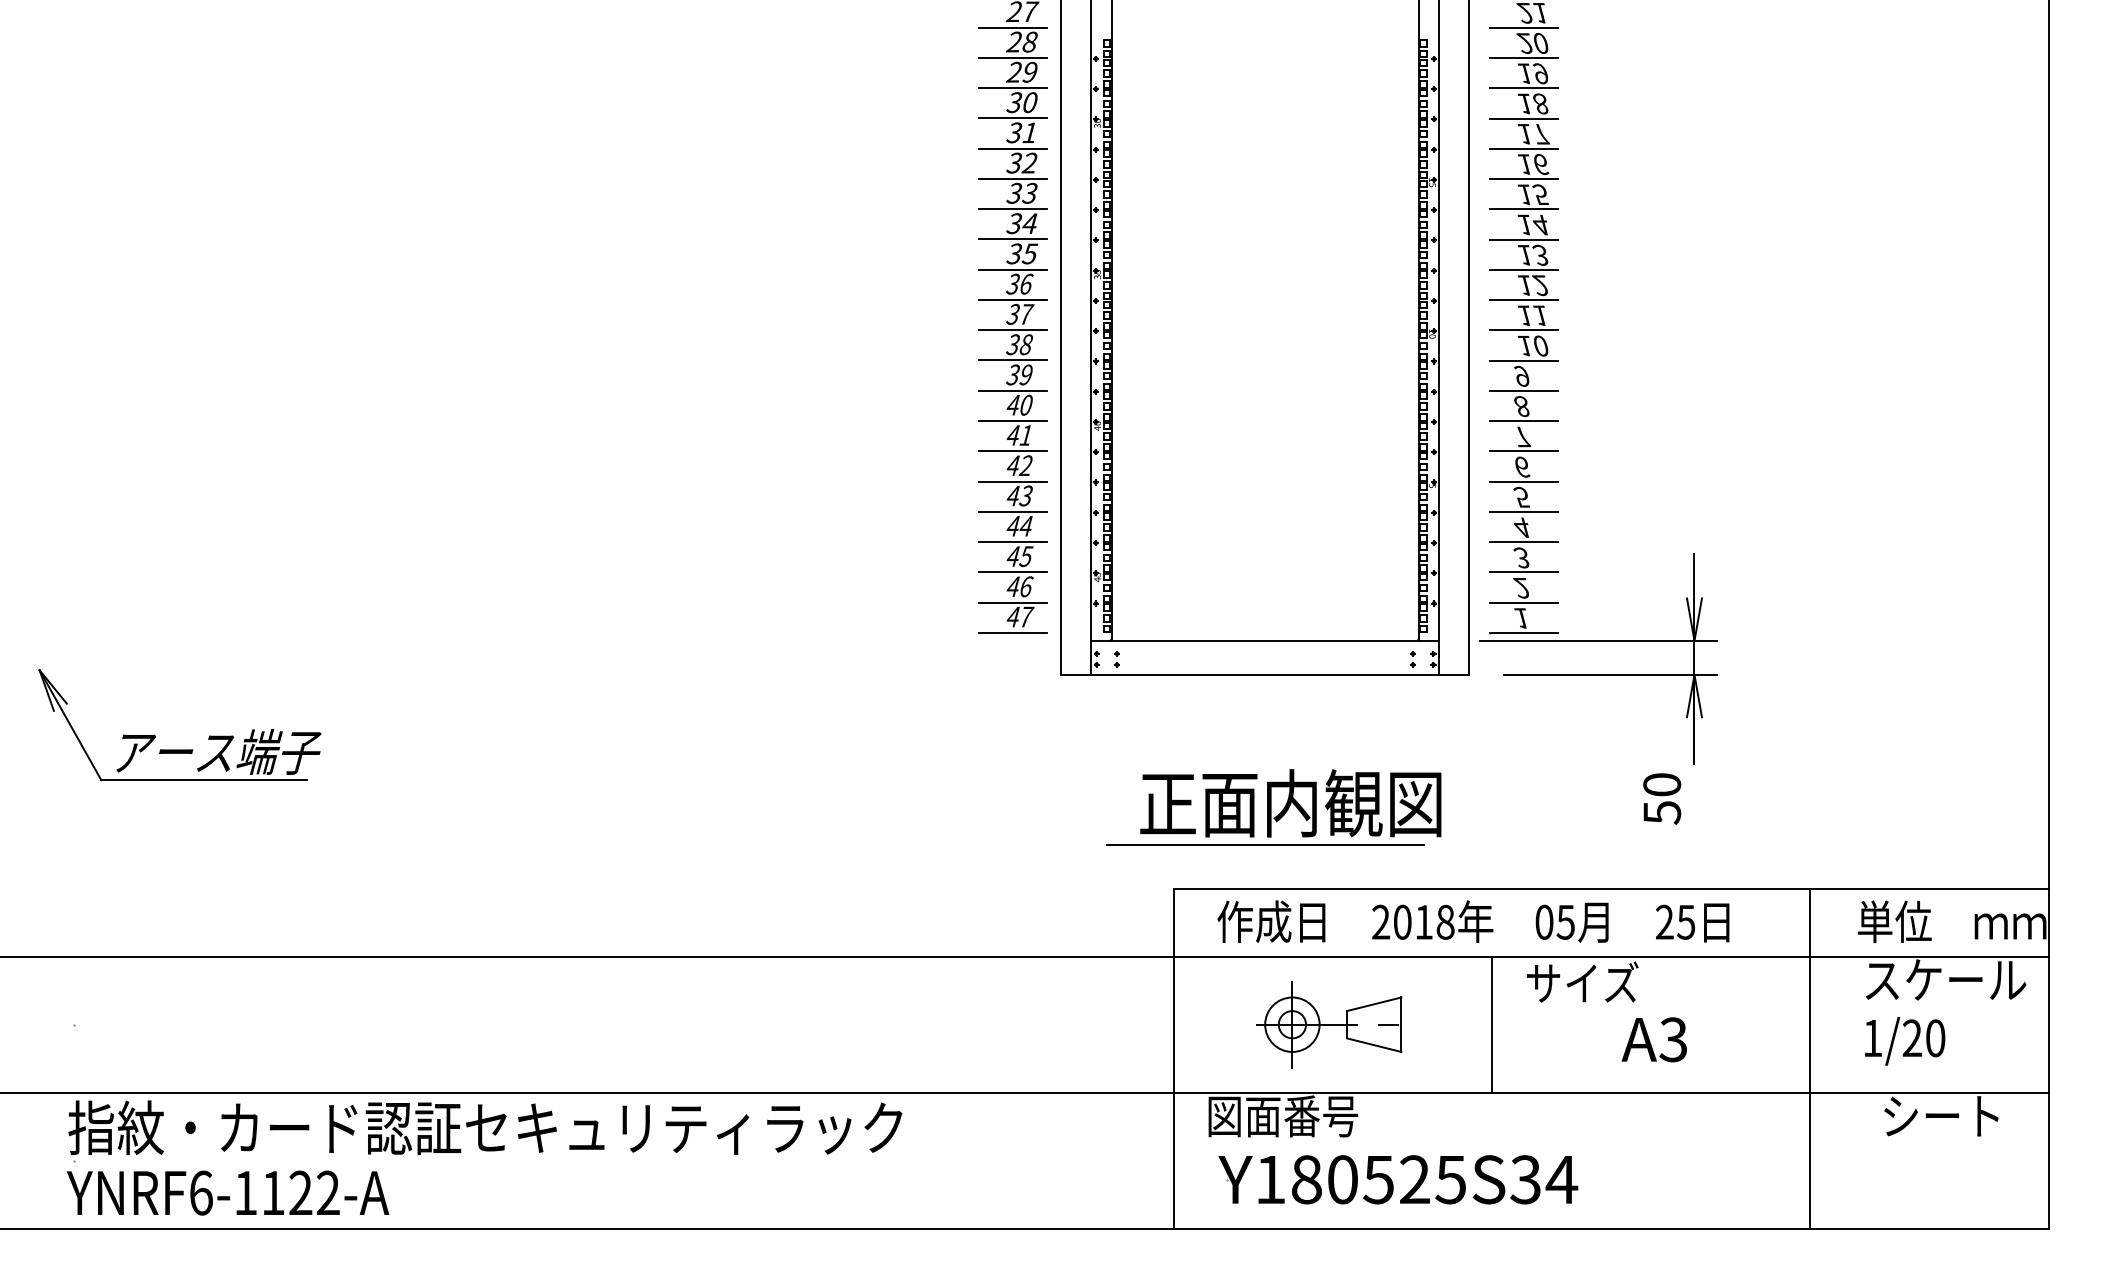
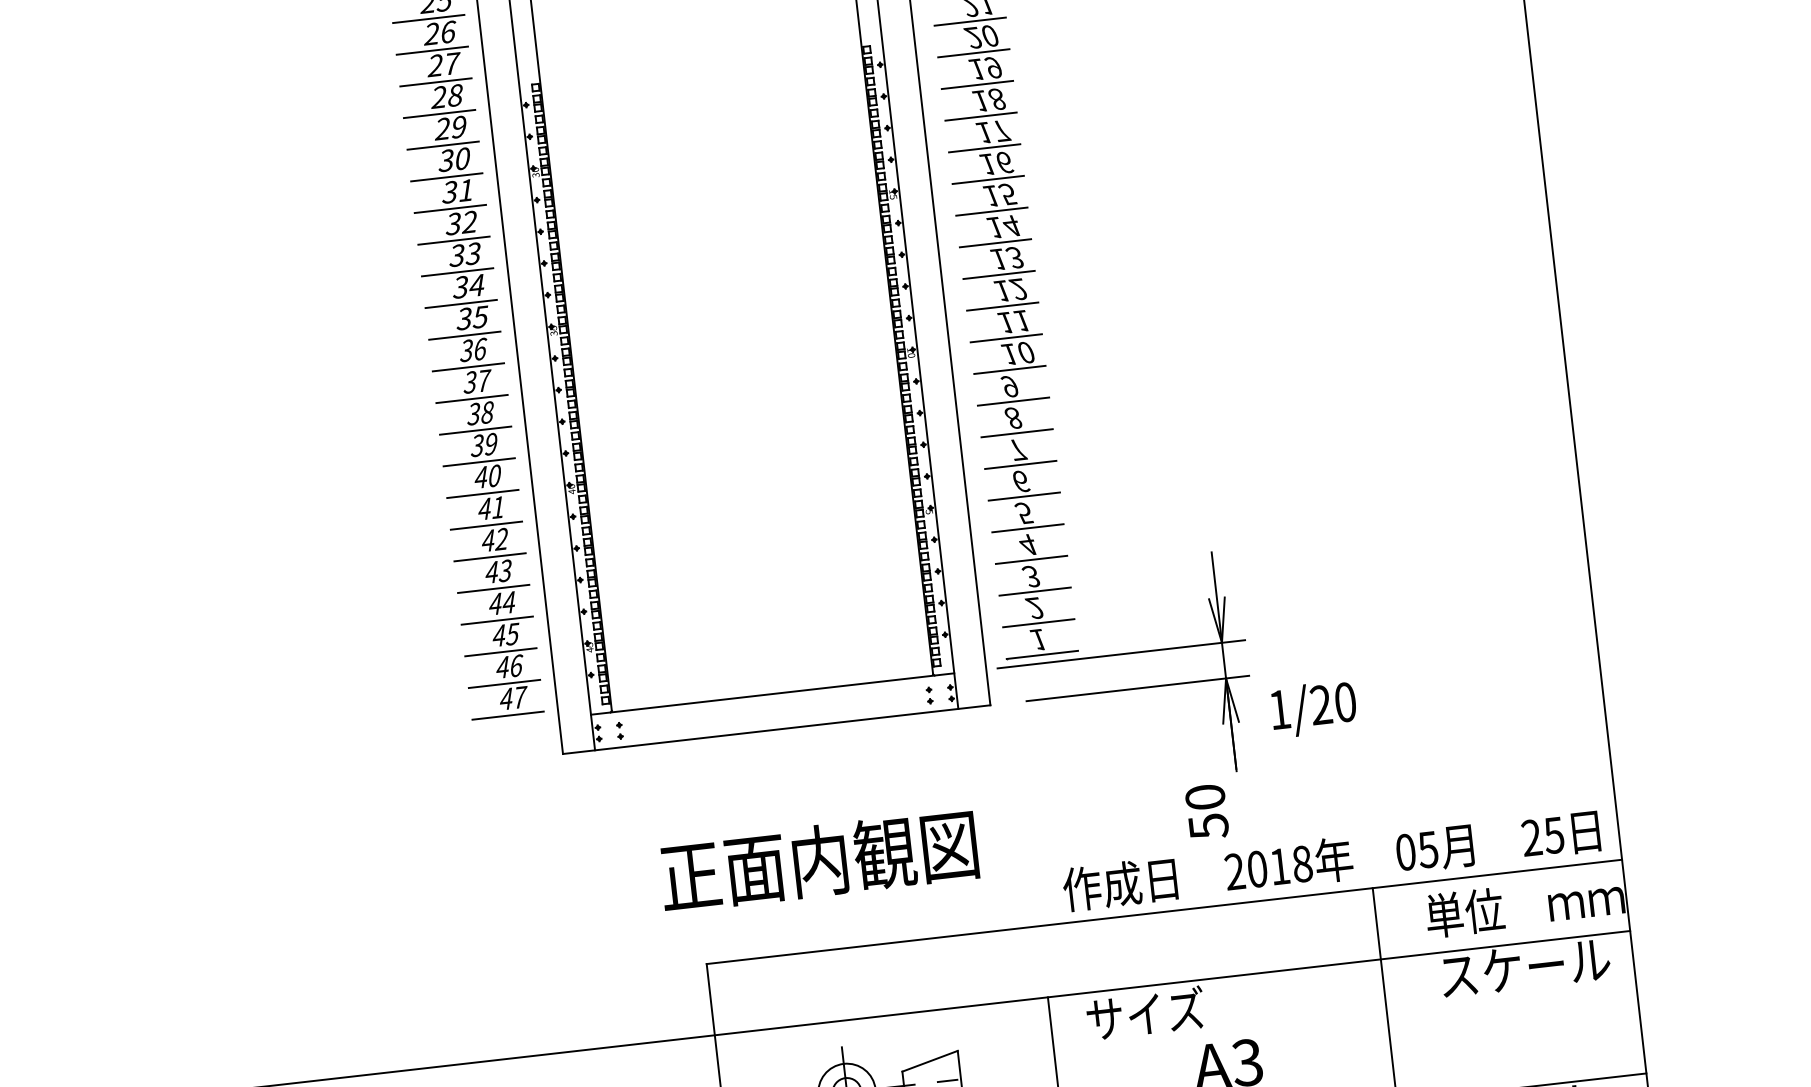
line: (1264, 845) -> (796, 908), removed
text: (1473, 921) -> (1331, 859), moved
text: (1905, 1041) -> (1314, 709), moved

